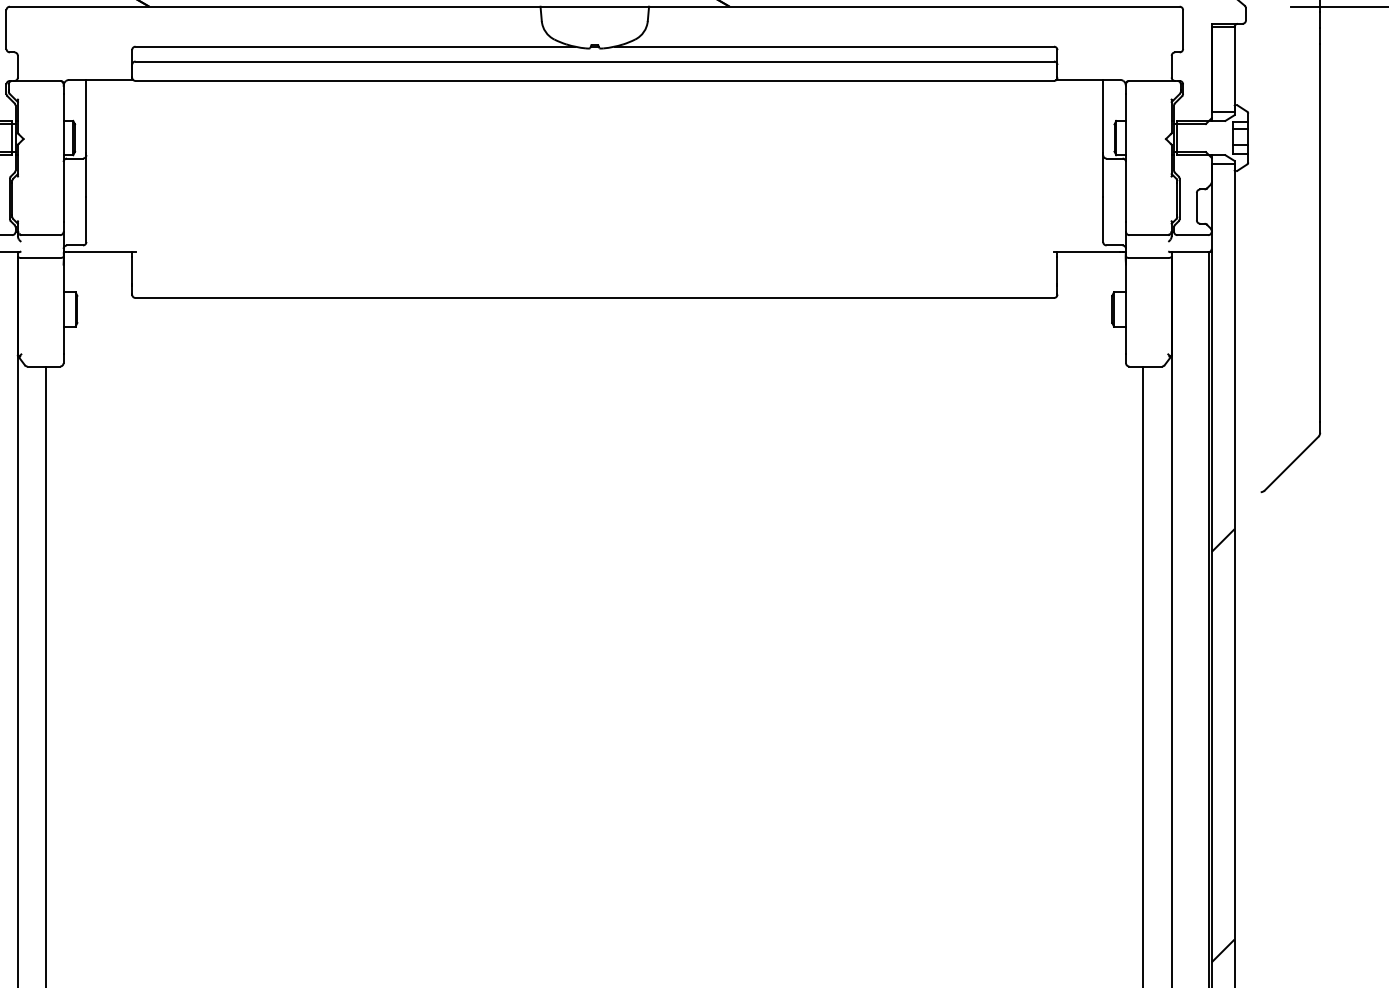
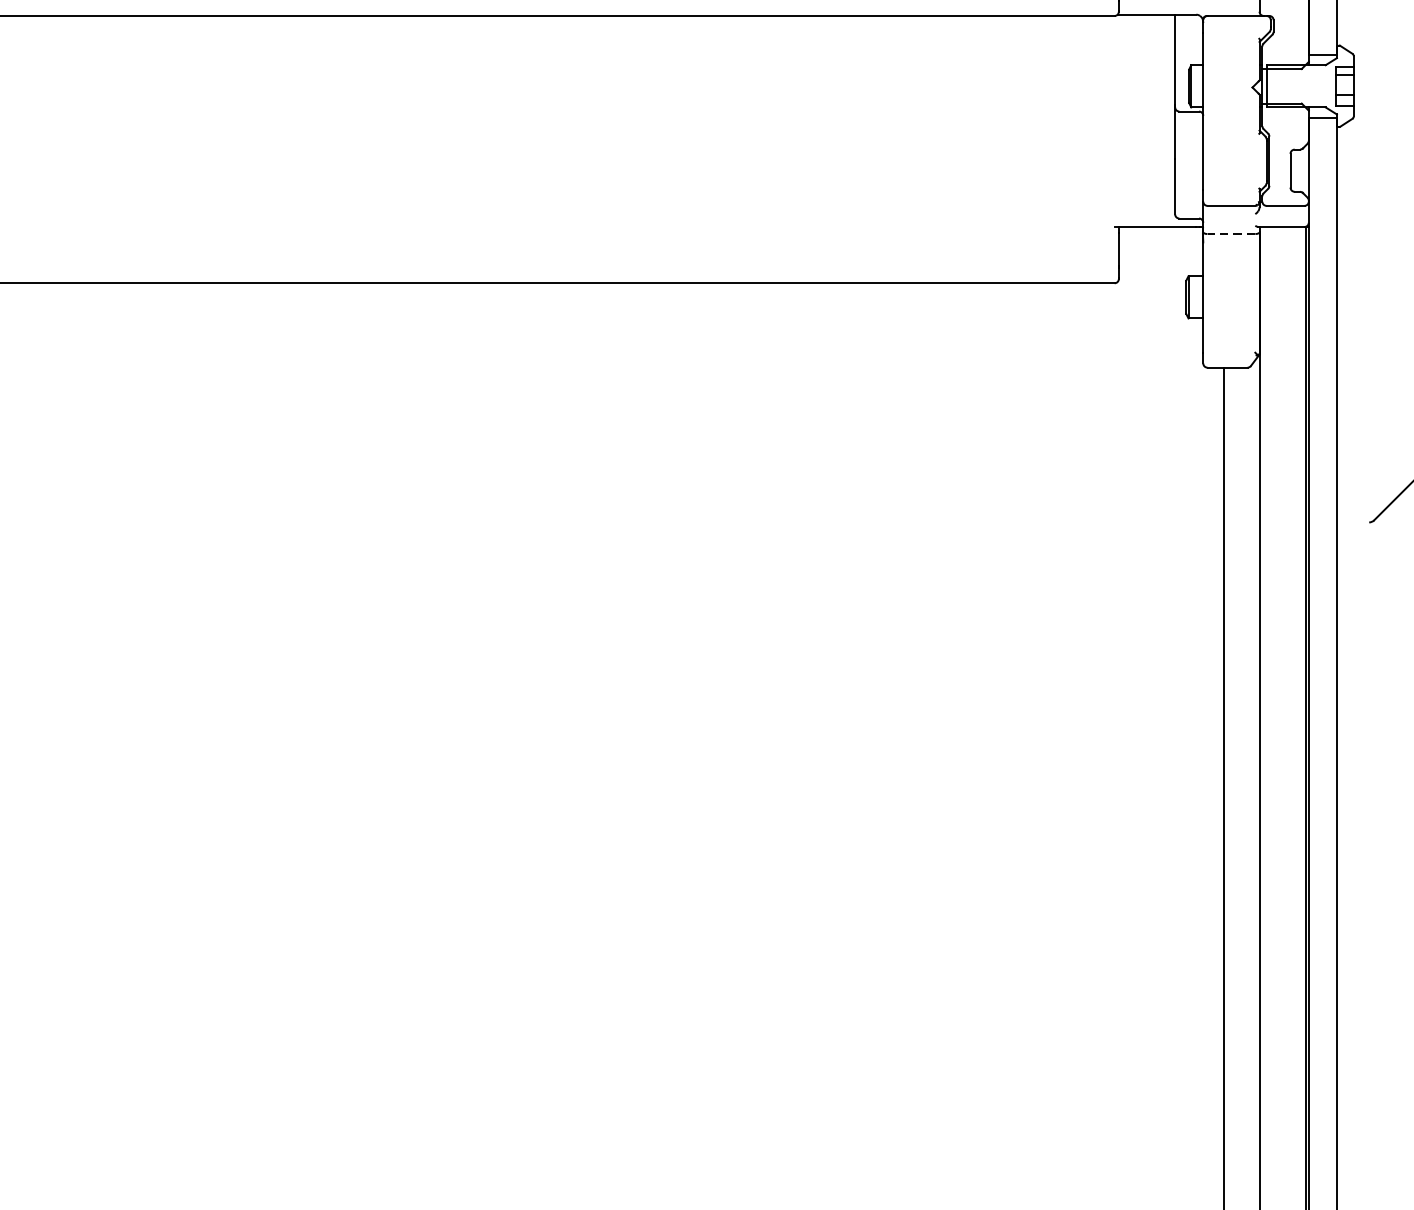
line: (1148, 258) -> (1230, 234), solid -> dashed
hatch: (1222, 745) -> (1322, 834), removed

